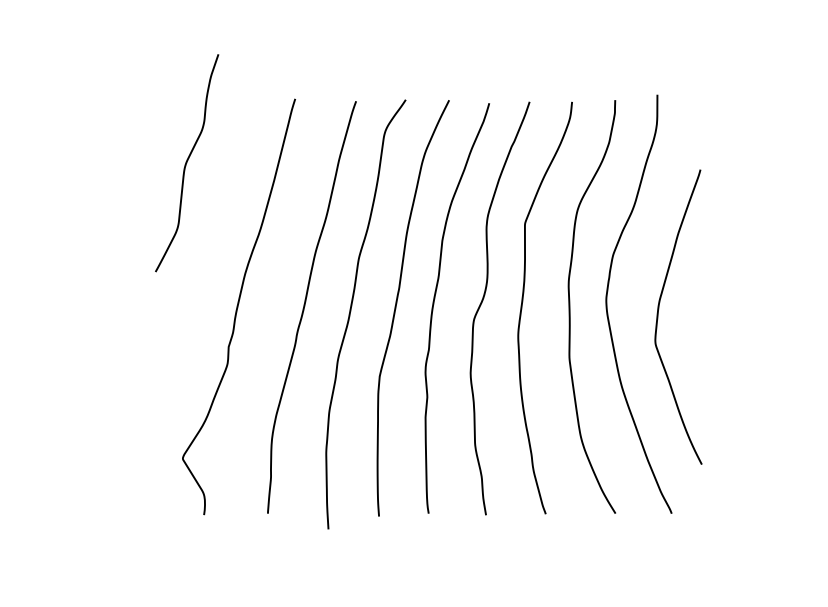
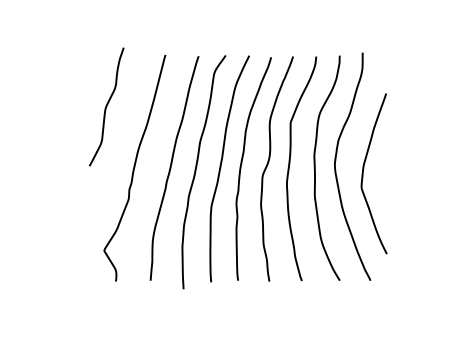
curve: (186, 162) -> (106, 106), moved

